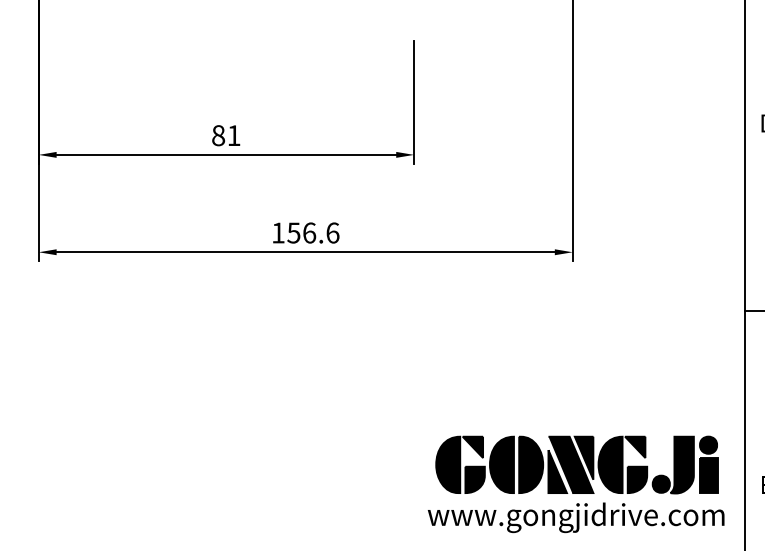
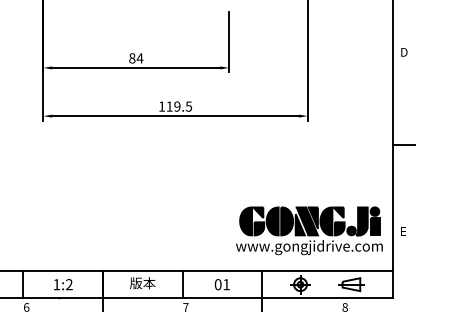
text: (232, 135) -> (139, 58), 81 -> 84
text: (313, 232) -> (179, 106), 156.6 -> 119.5

